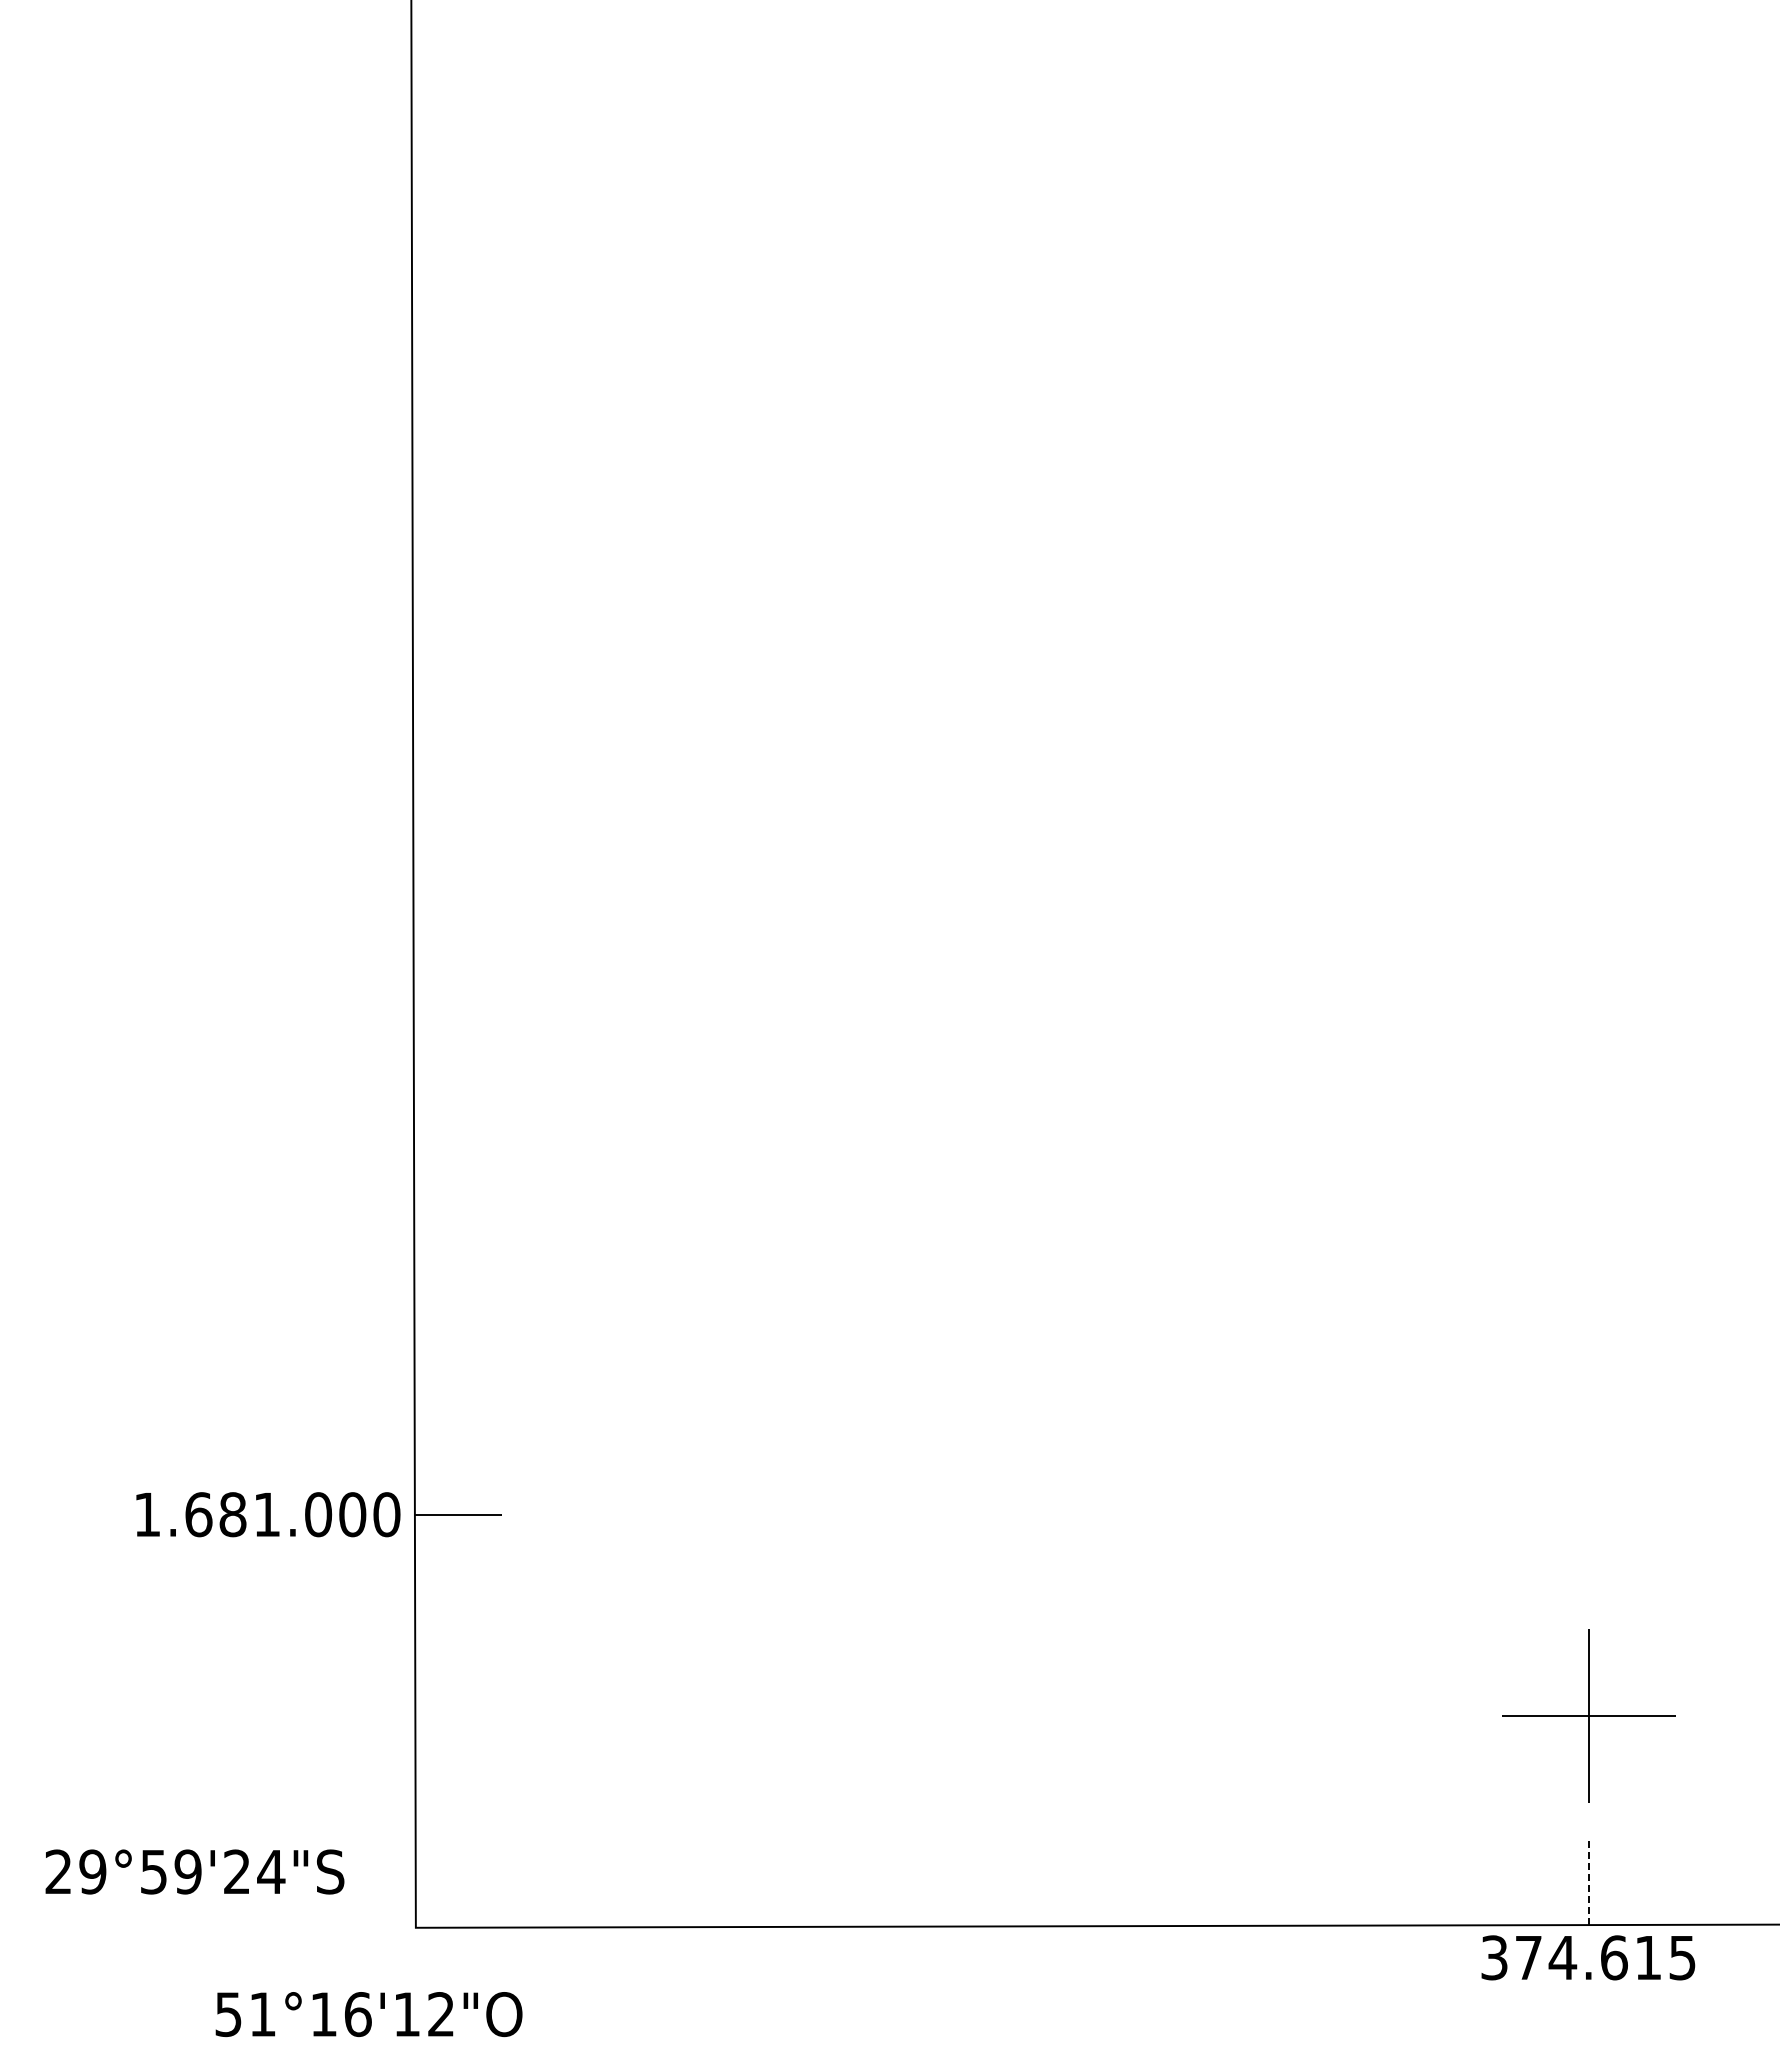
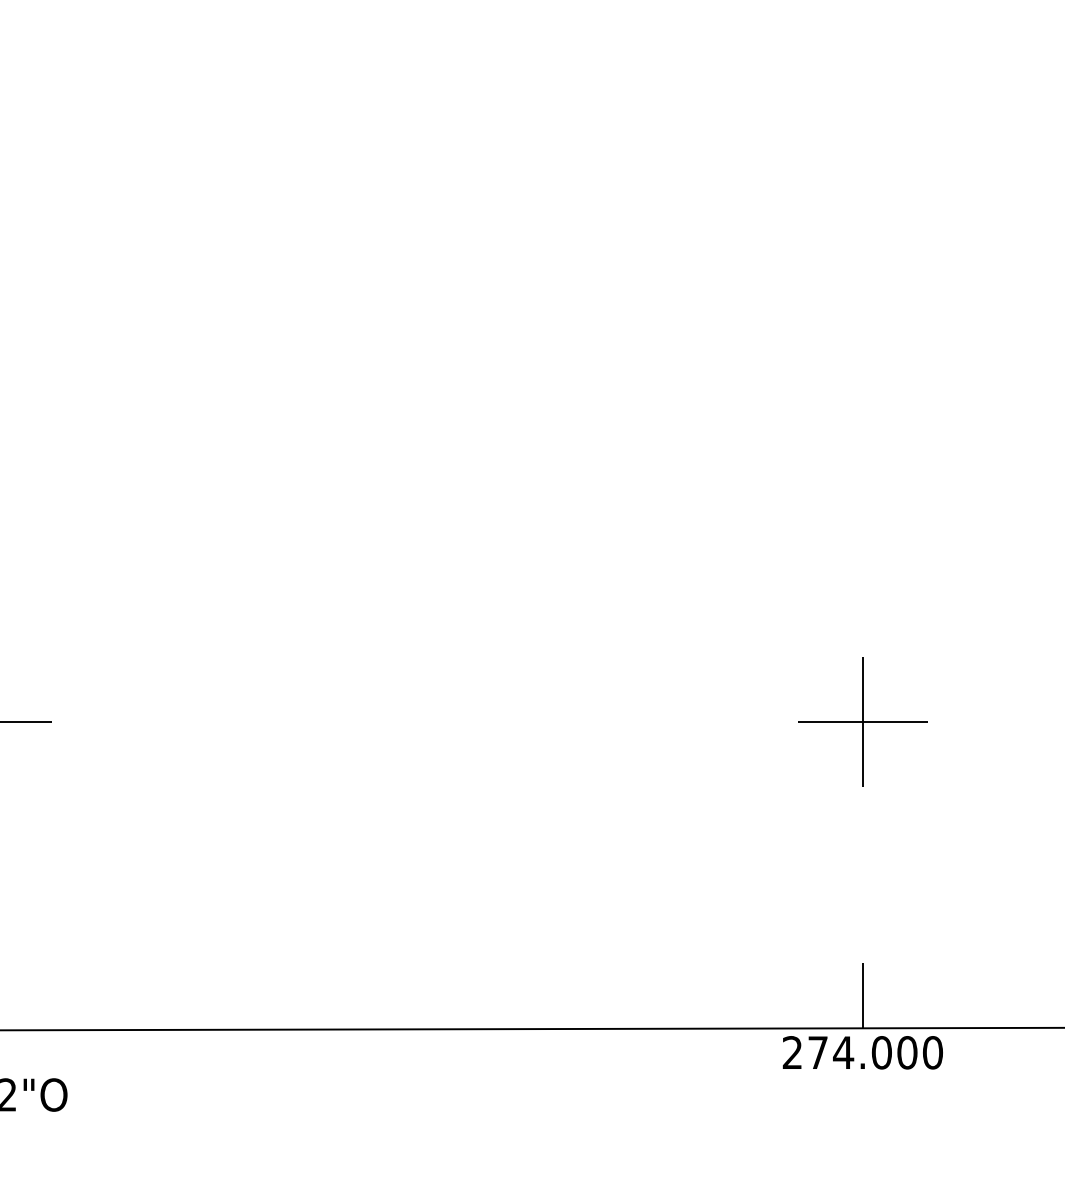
part: (1588, 1715) -> (862, 722), moved
line: (1588, 1881) -> (862, 995), dashed -> solid
text: (1588, 1957) -> (862, 1052), 374.615 -> 274.000

